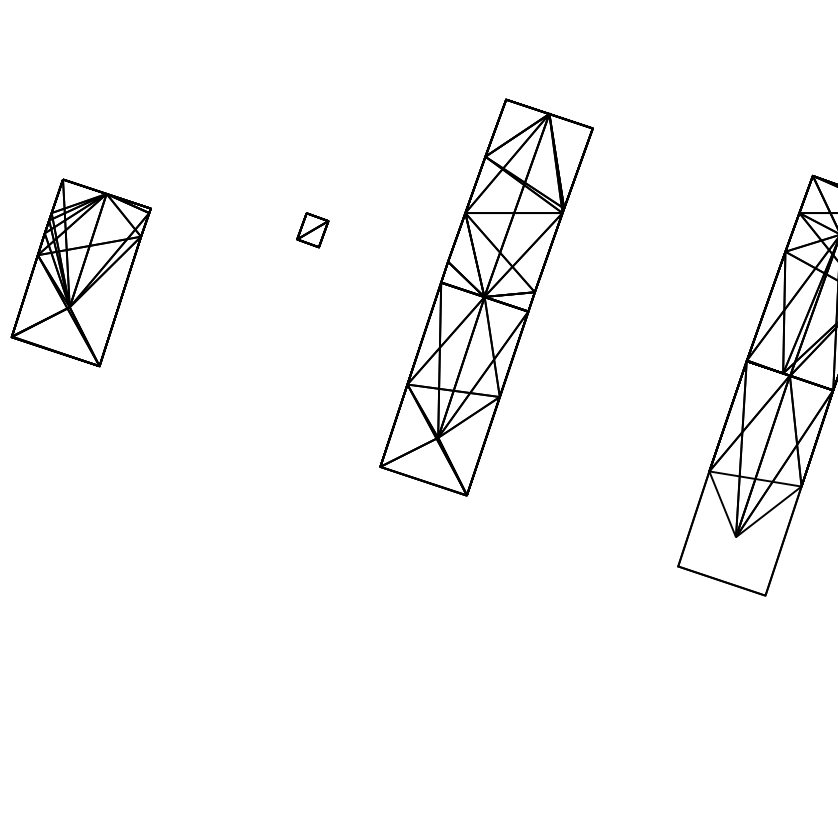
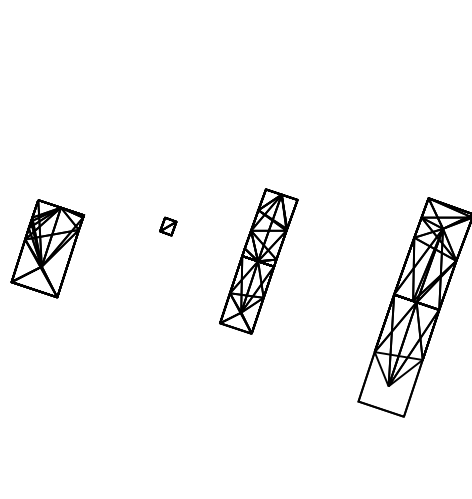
part: (486, 297) -> (258, 261), size x0.7

